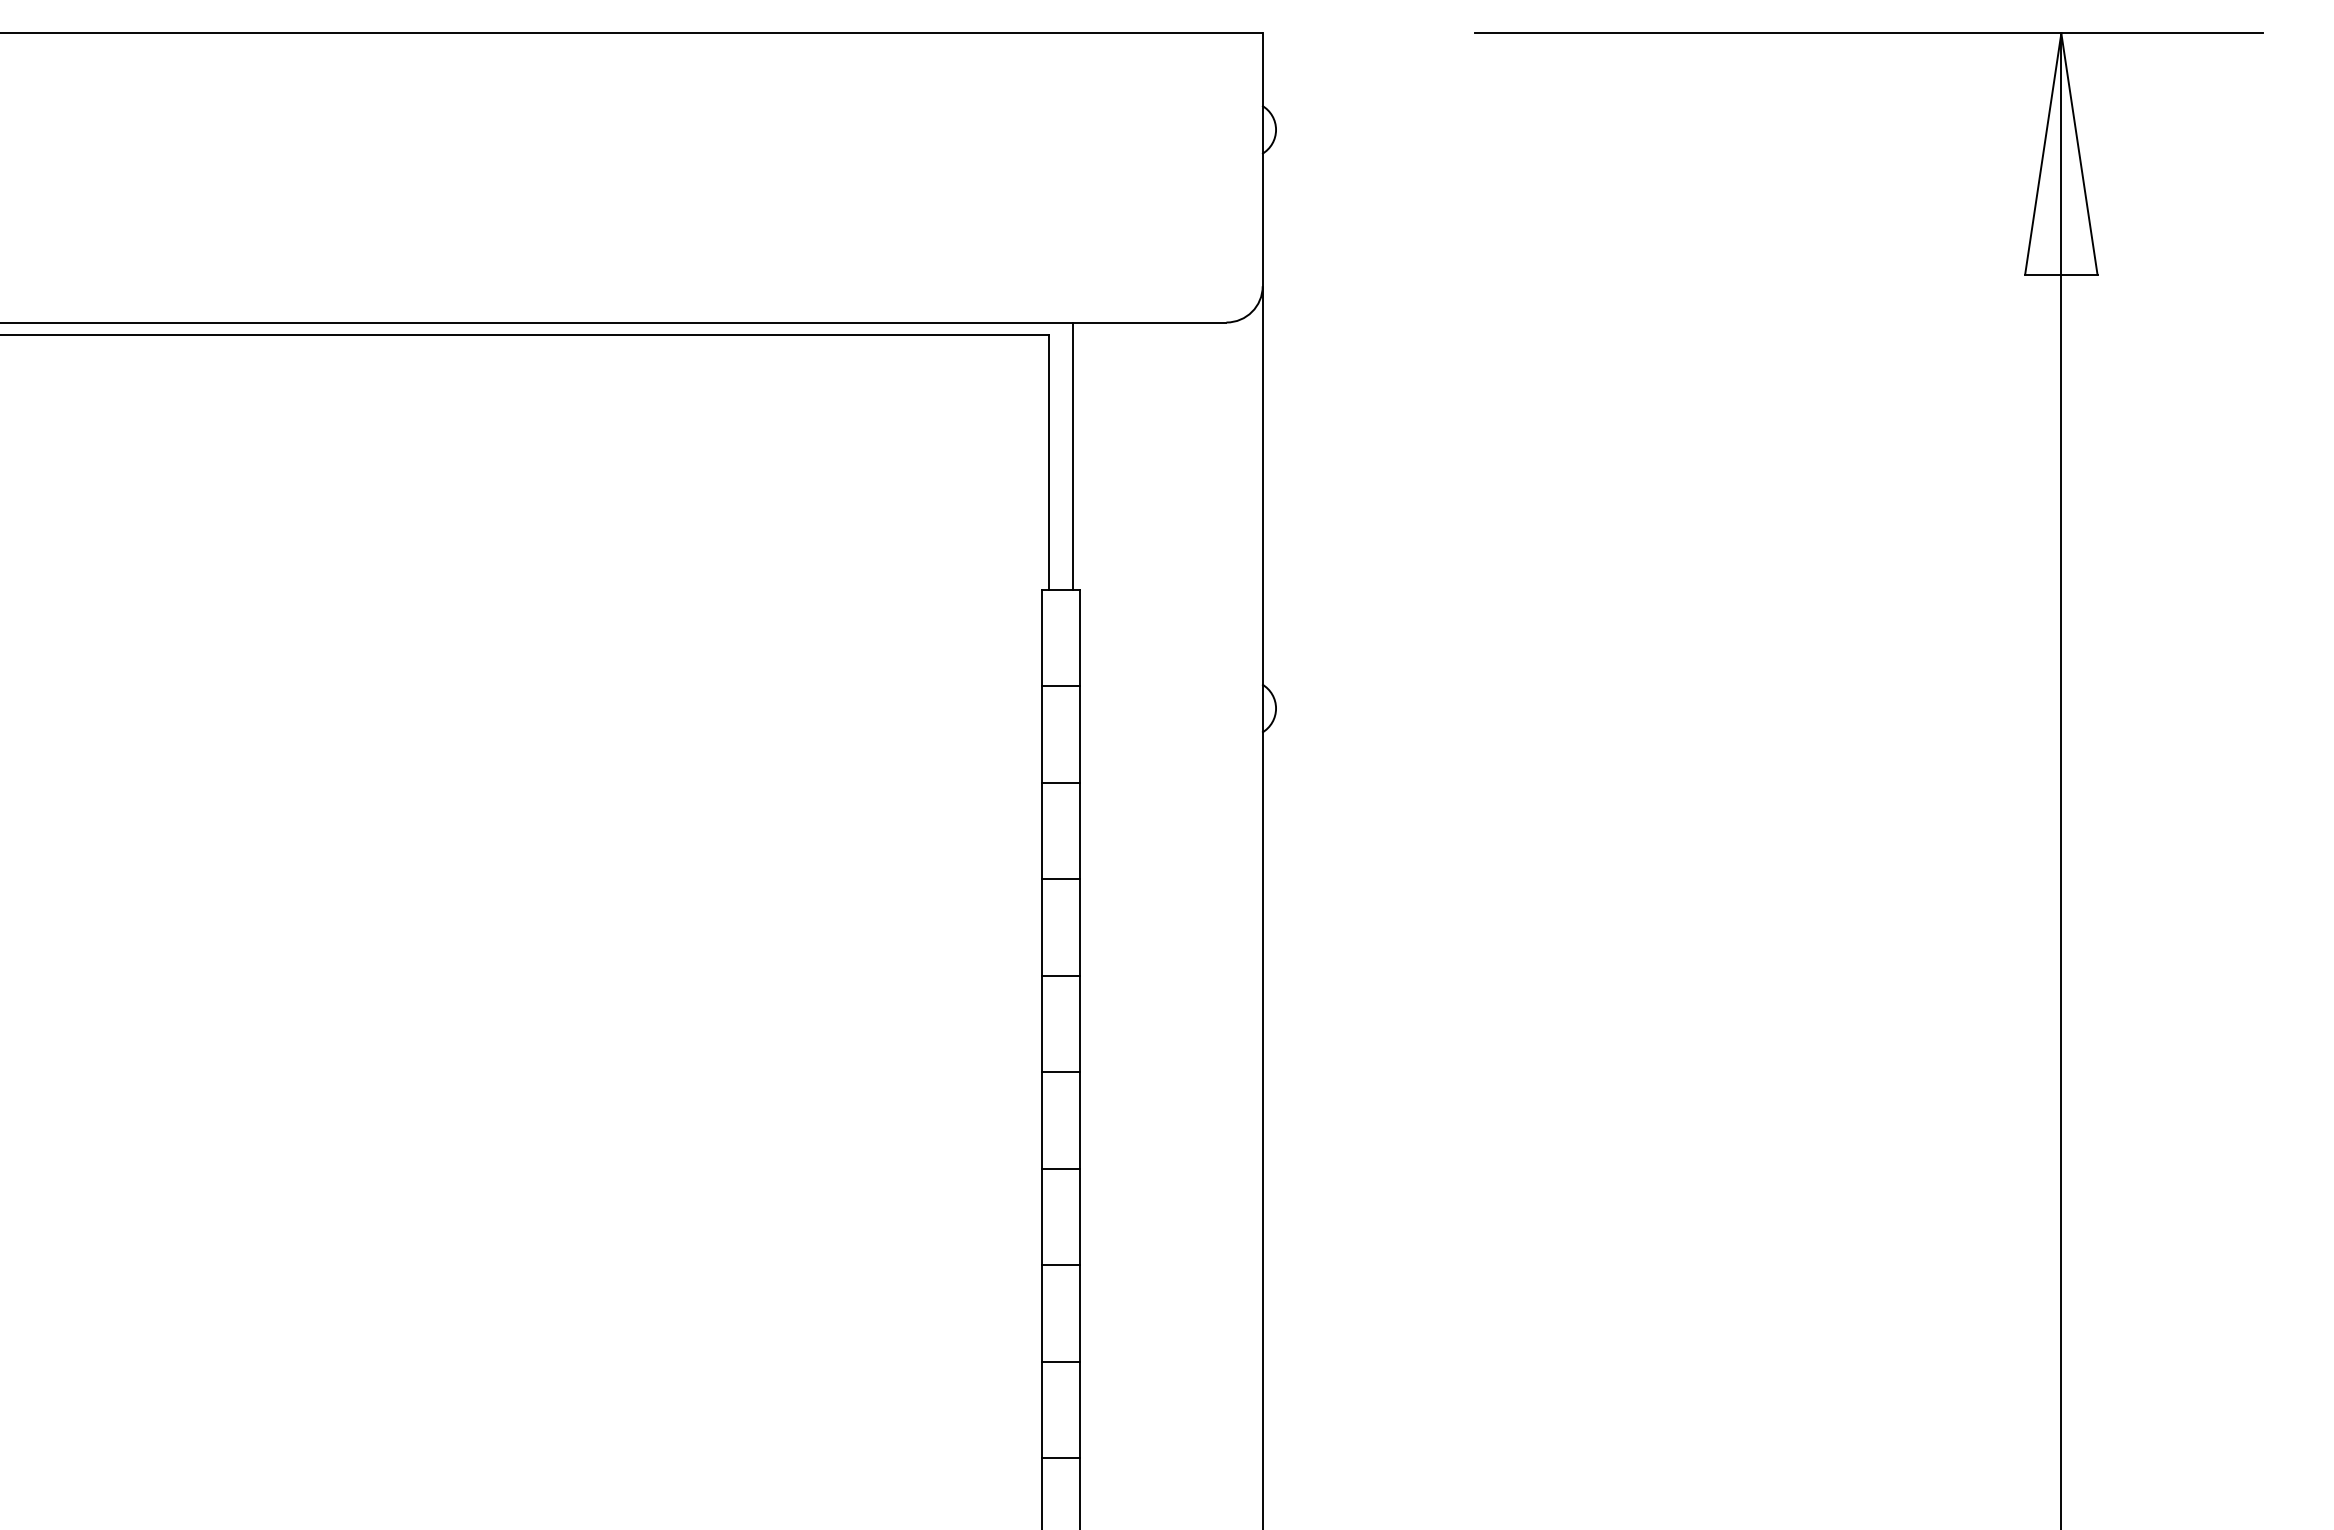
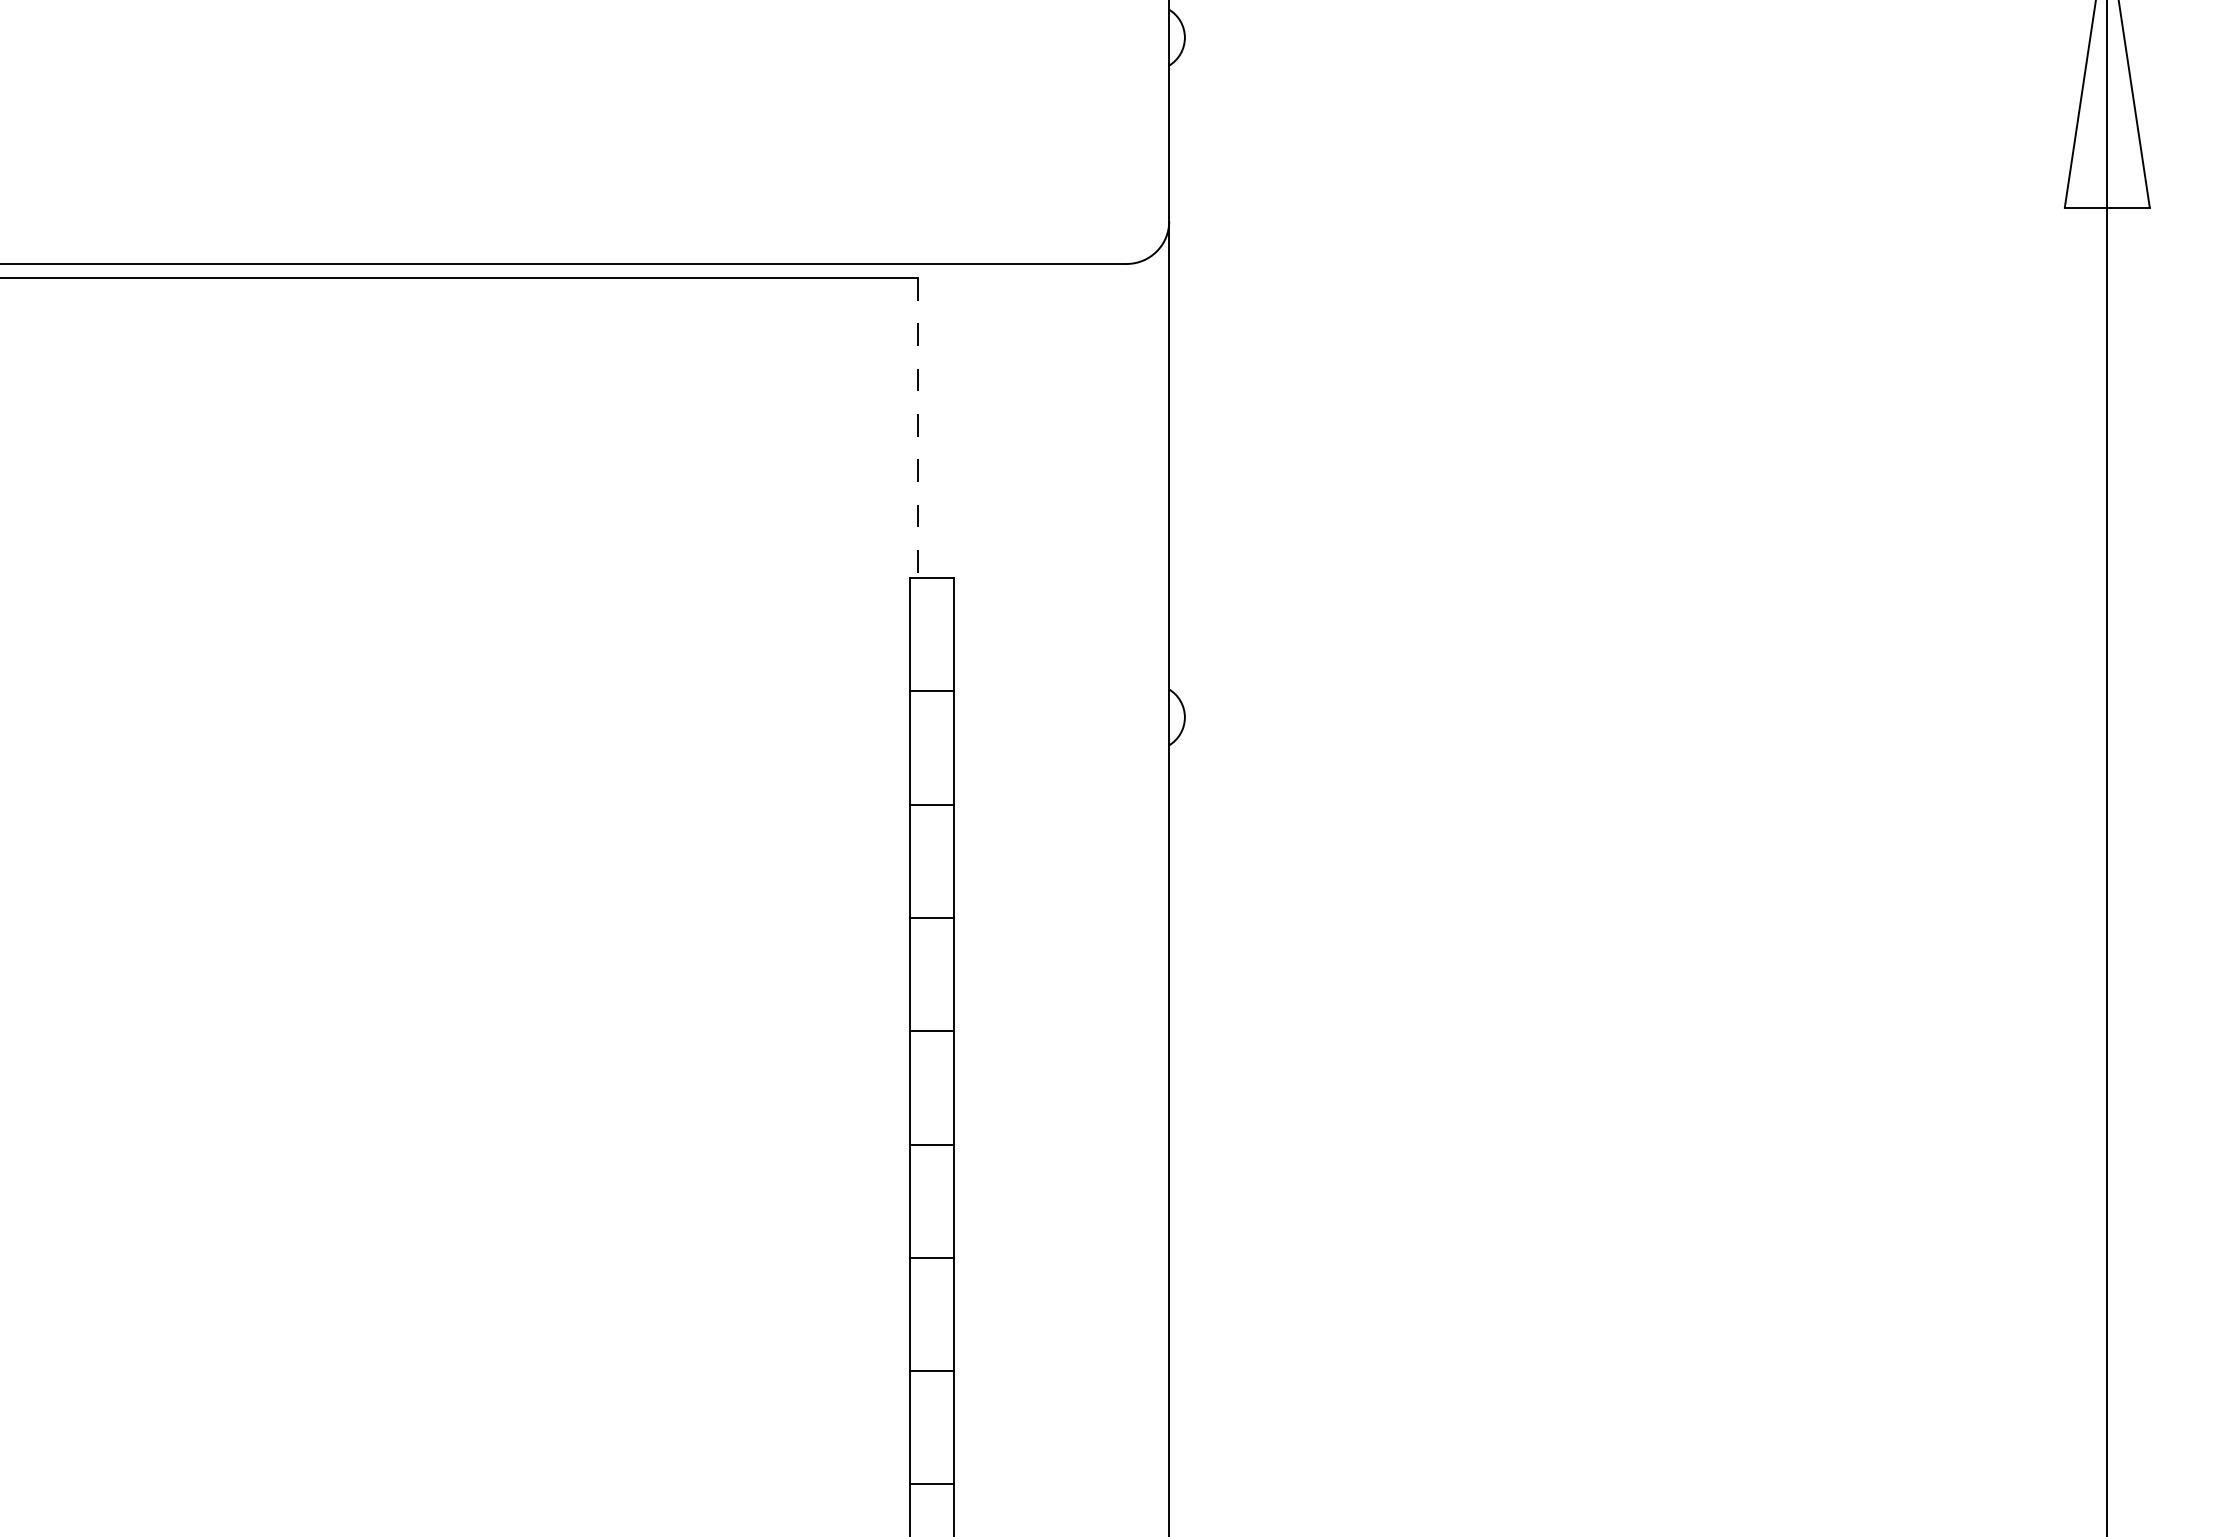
line: (1073, 456) -> (946, 421), removed
line: (1048, 462) -> (917, 428), solid -> dashed

